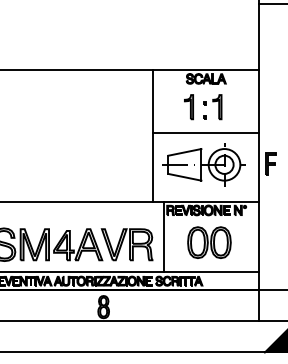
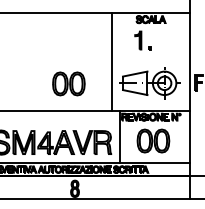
part: (212, 107) -> (155, 40), removed
line: (205, 132) -> (150, 59), removed
part: (95, 165) -> (68, 83), added

